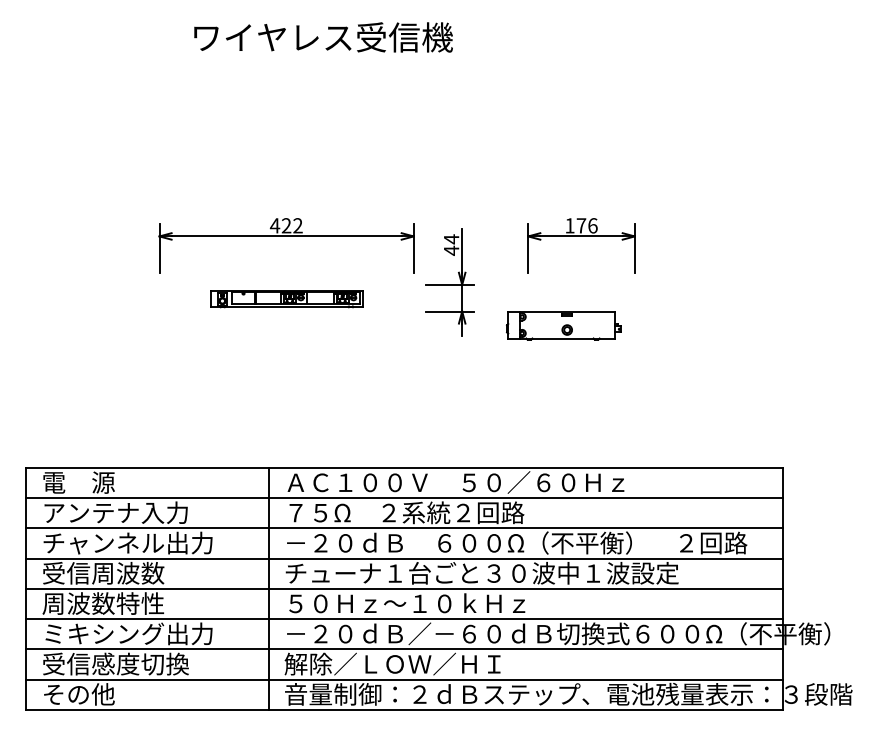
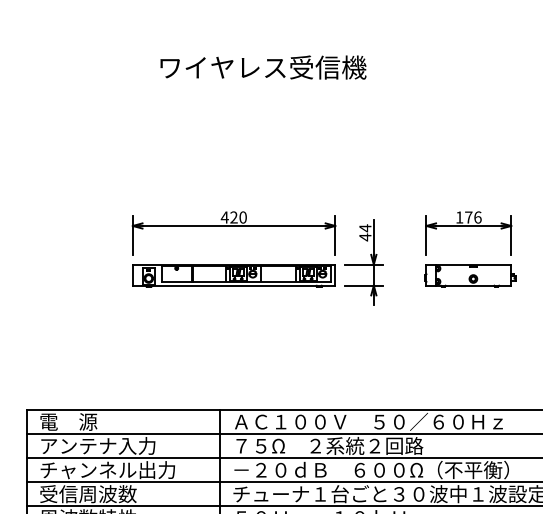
text: (297, 225) -> (242, 217), 422 -> 420
part: (286, 298) -> (233, 275), size x1.67
part: (563, 325) -> (470, 275), moved

